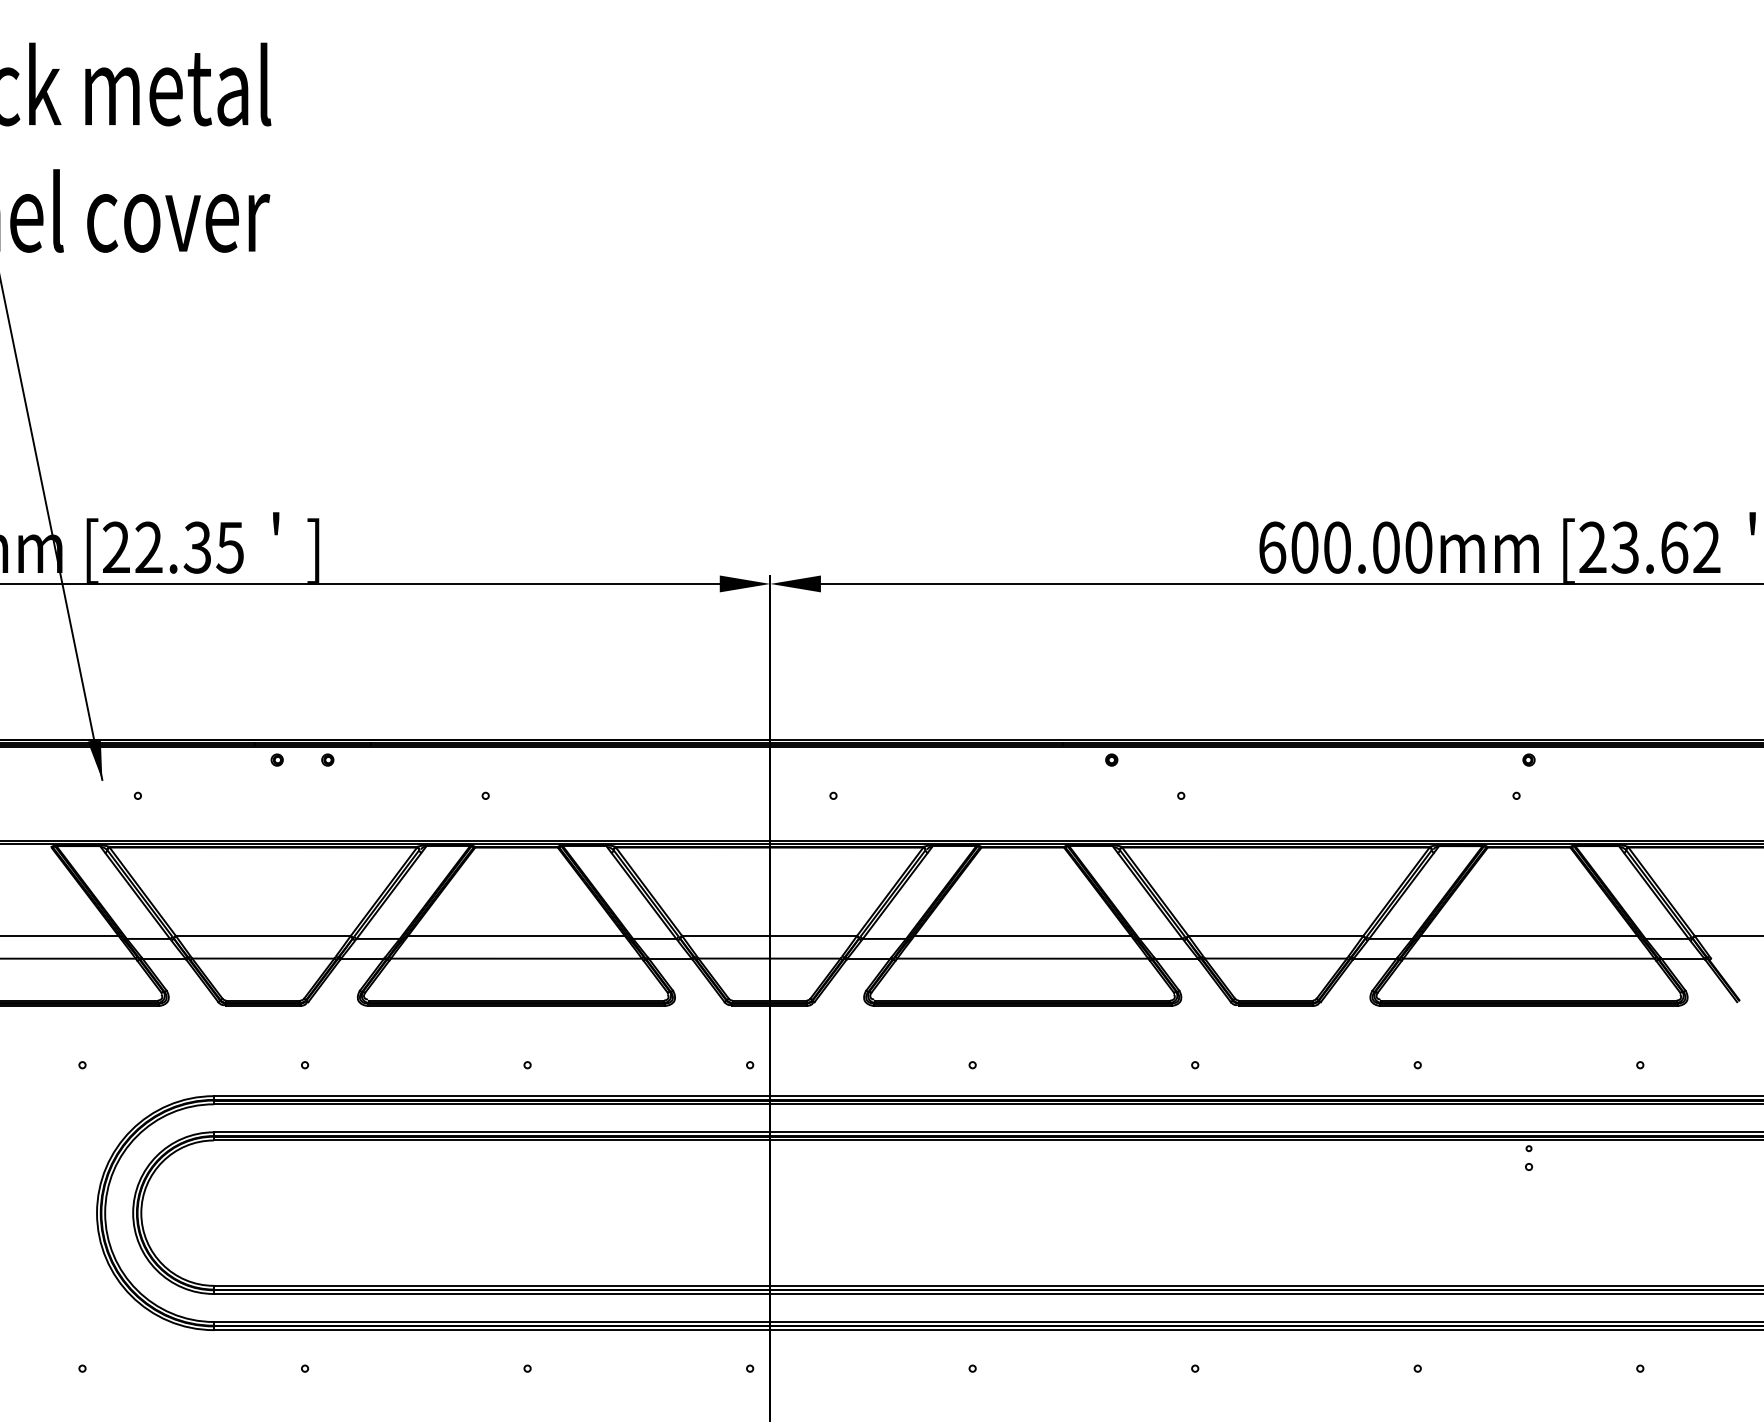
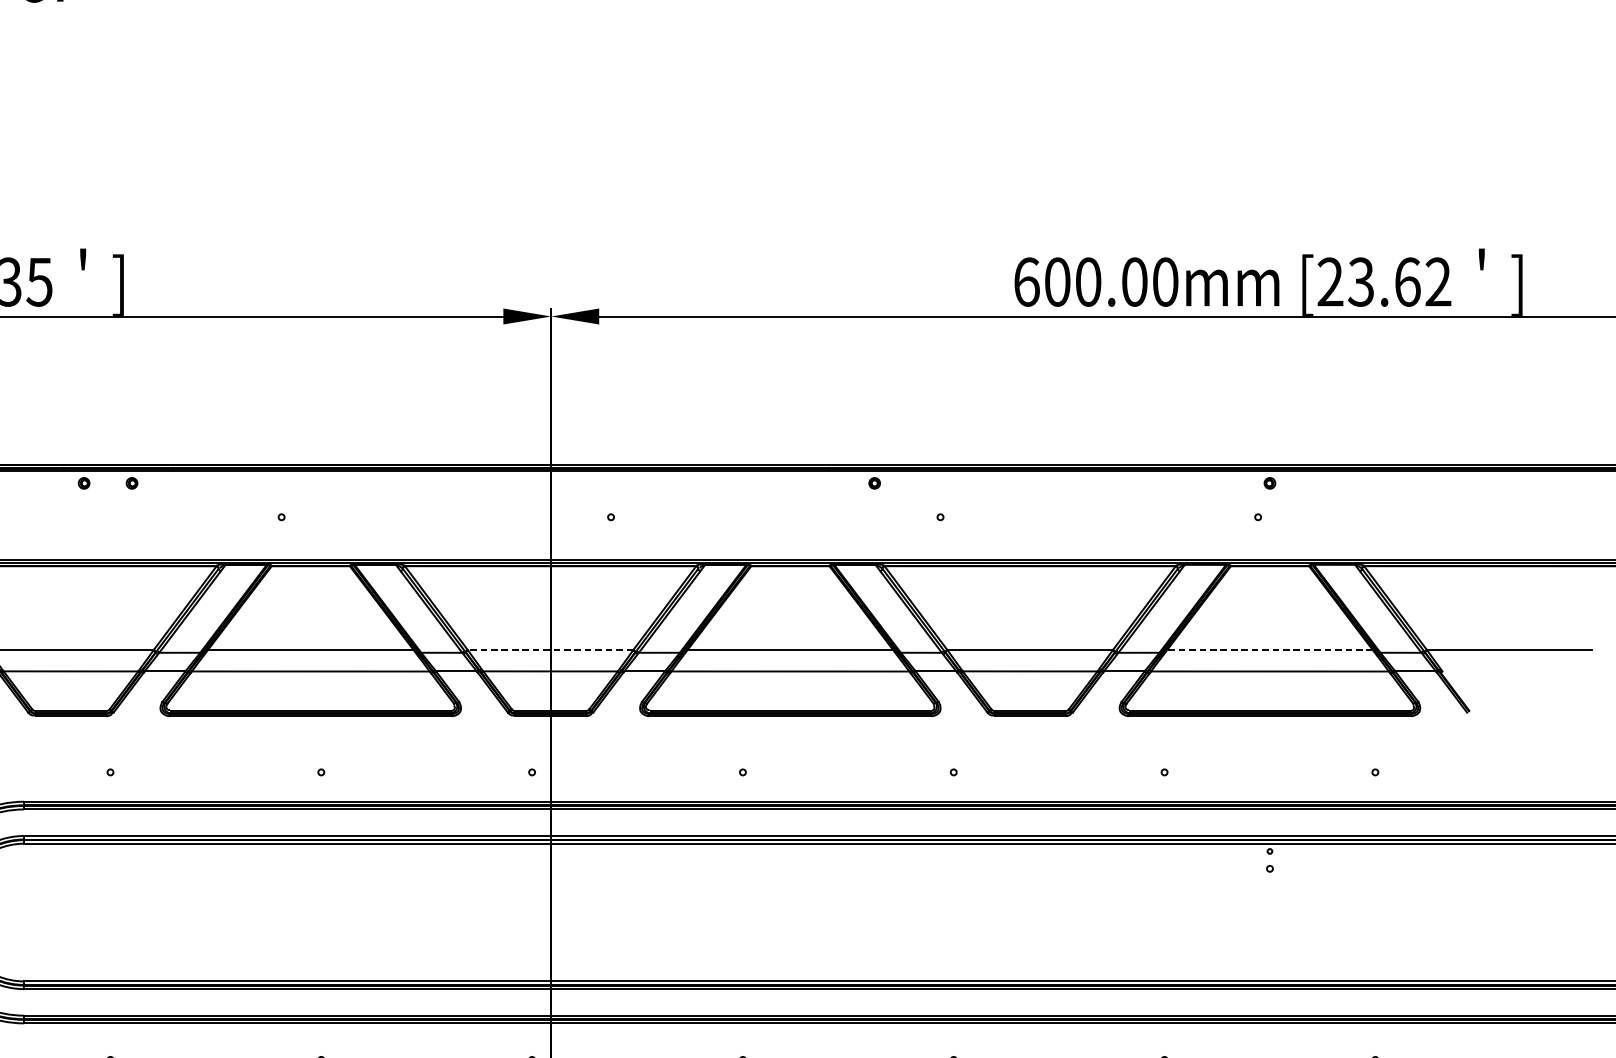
line: (769, 936) -> (550, 650), solid -> dashed
line: (1529, 936) -> (1270, 650), solid -> dashed

